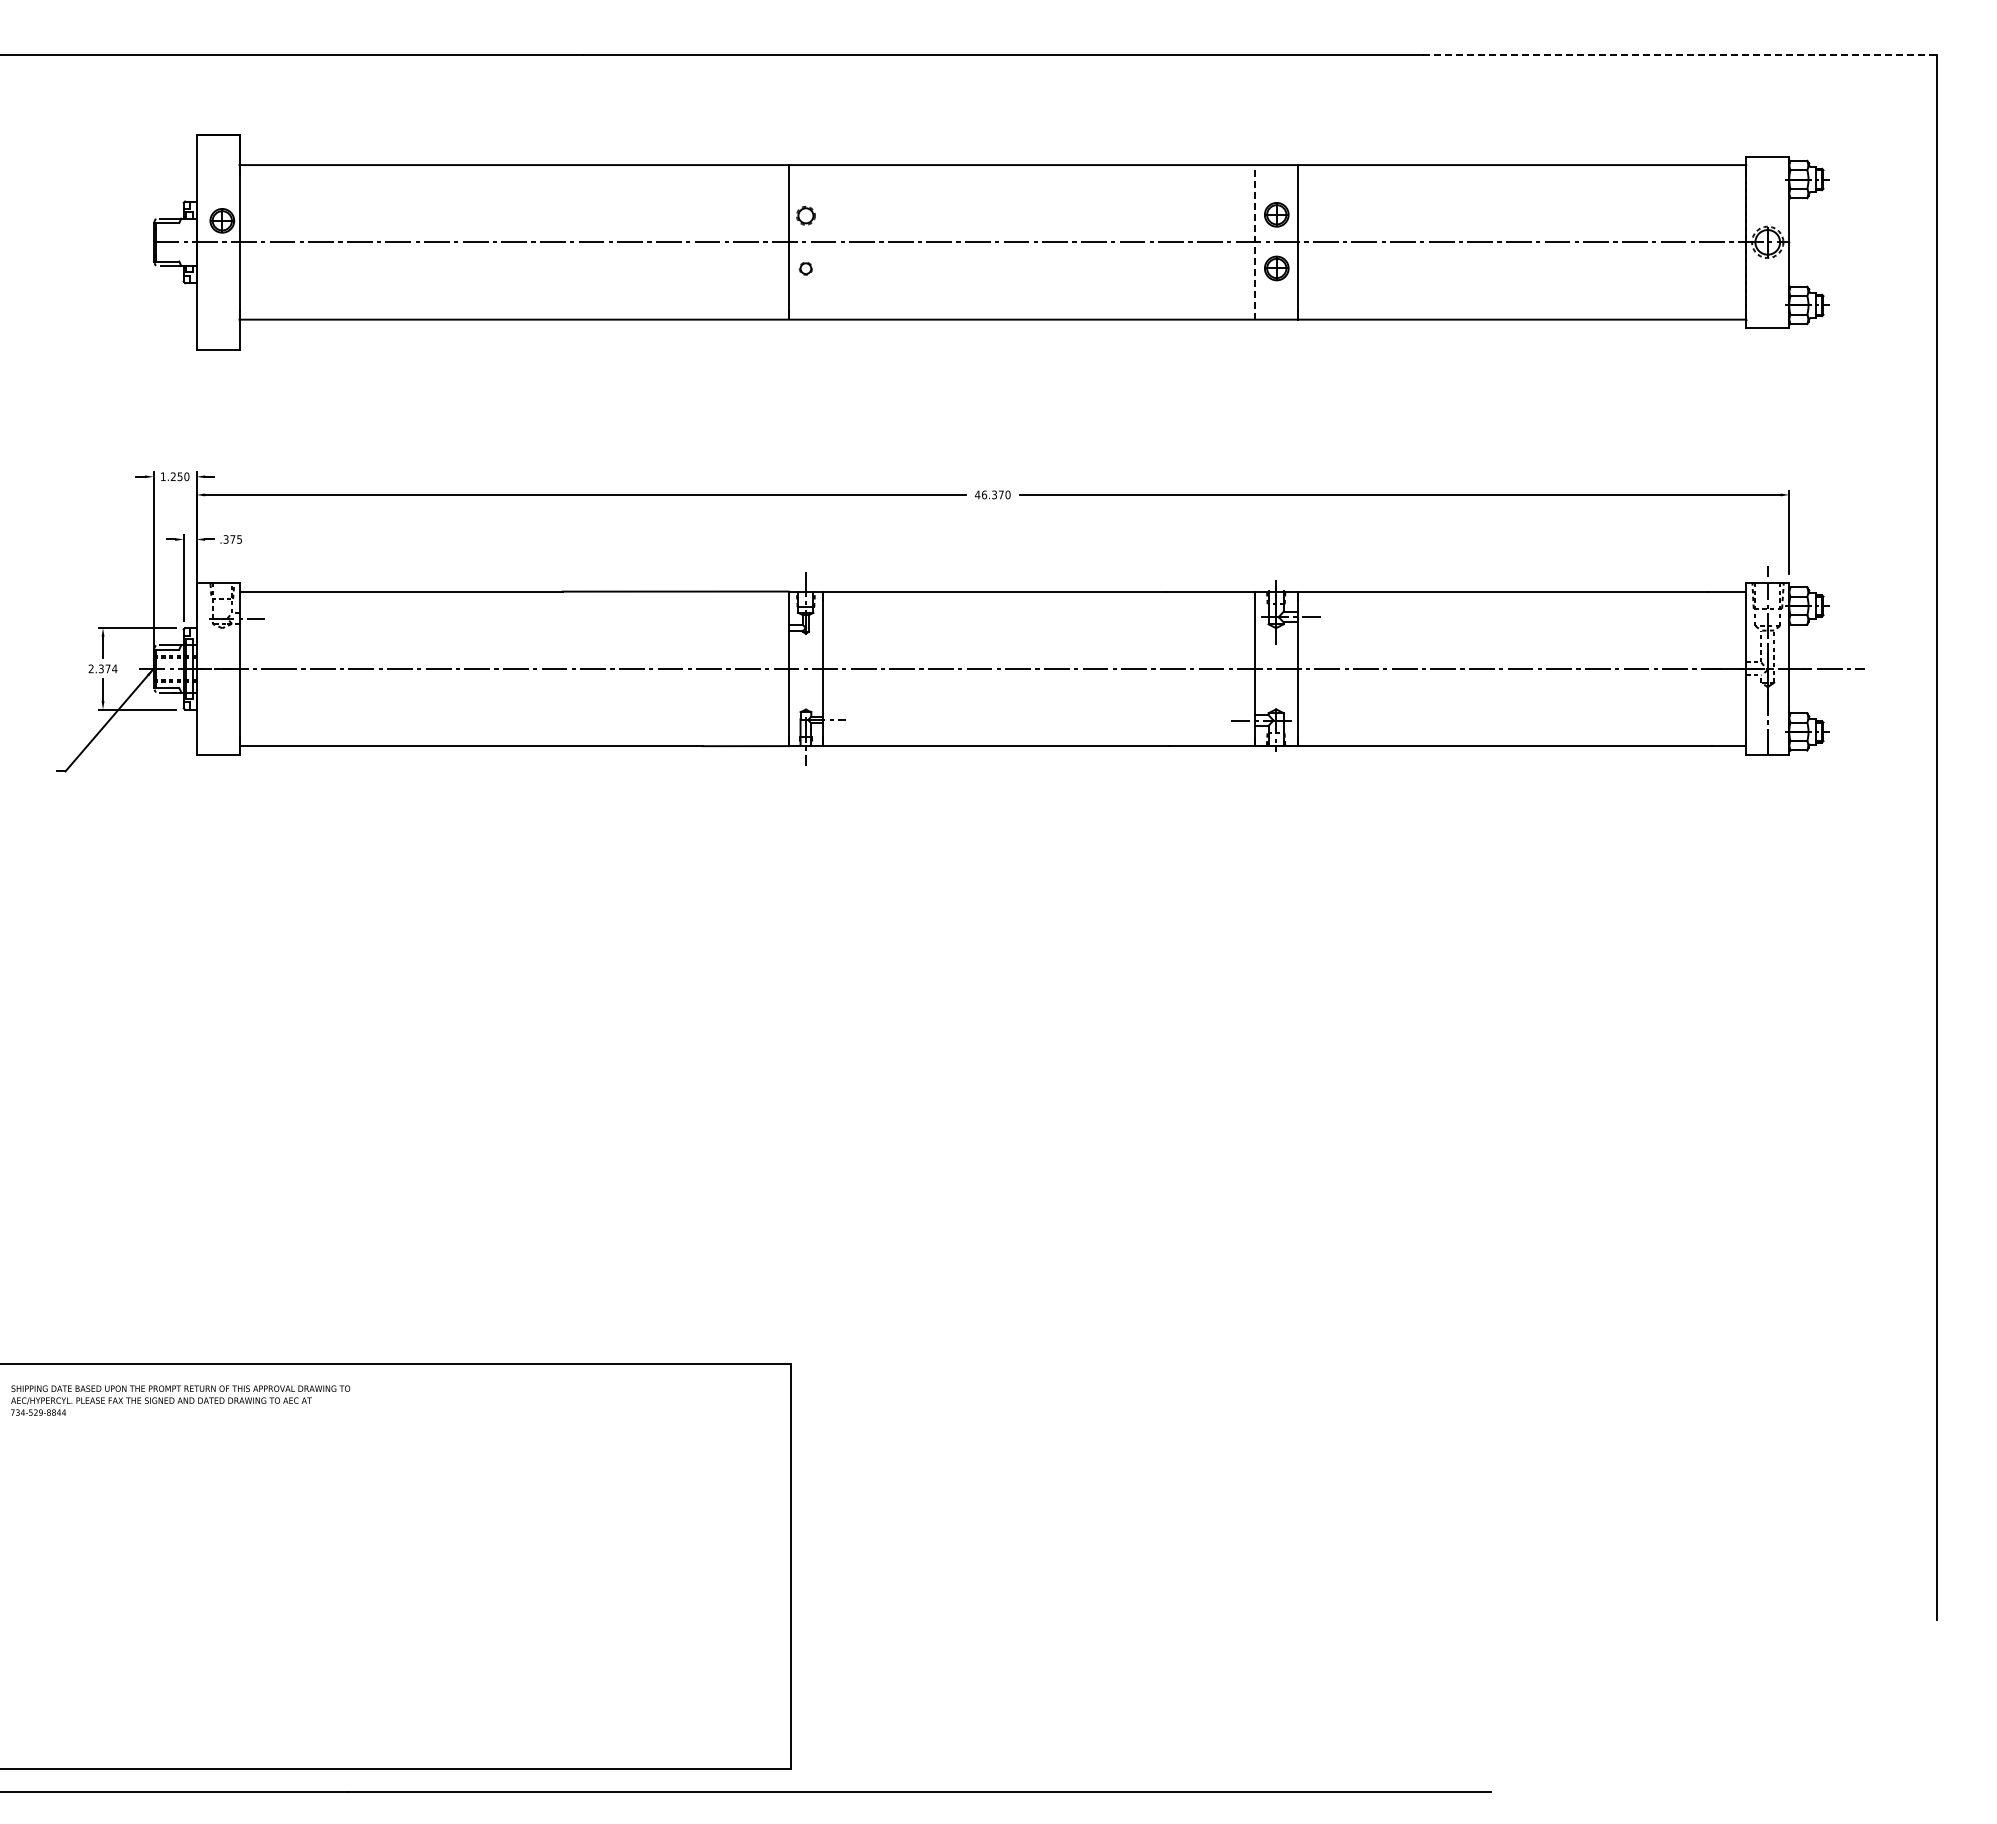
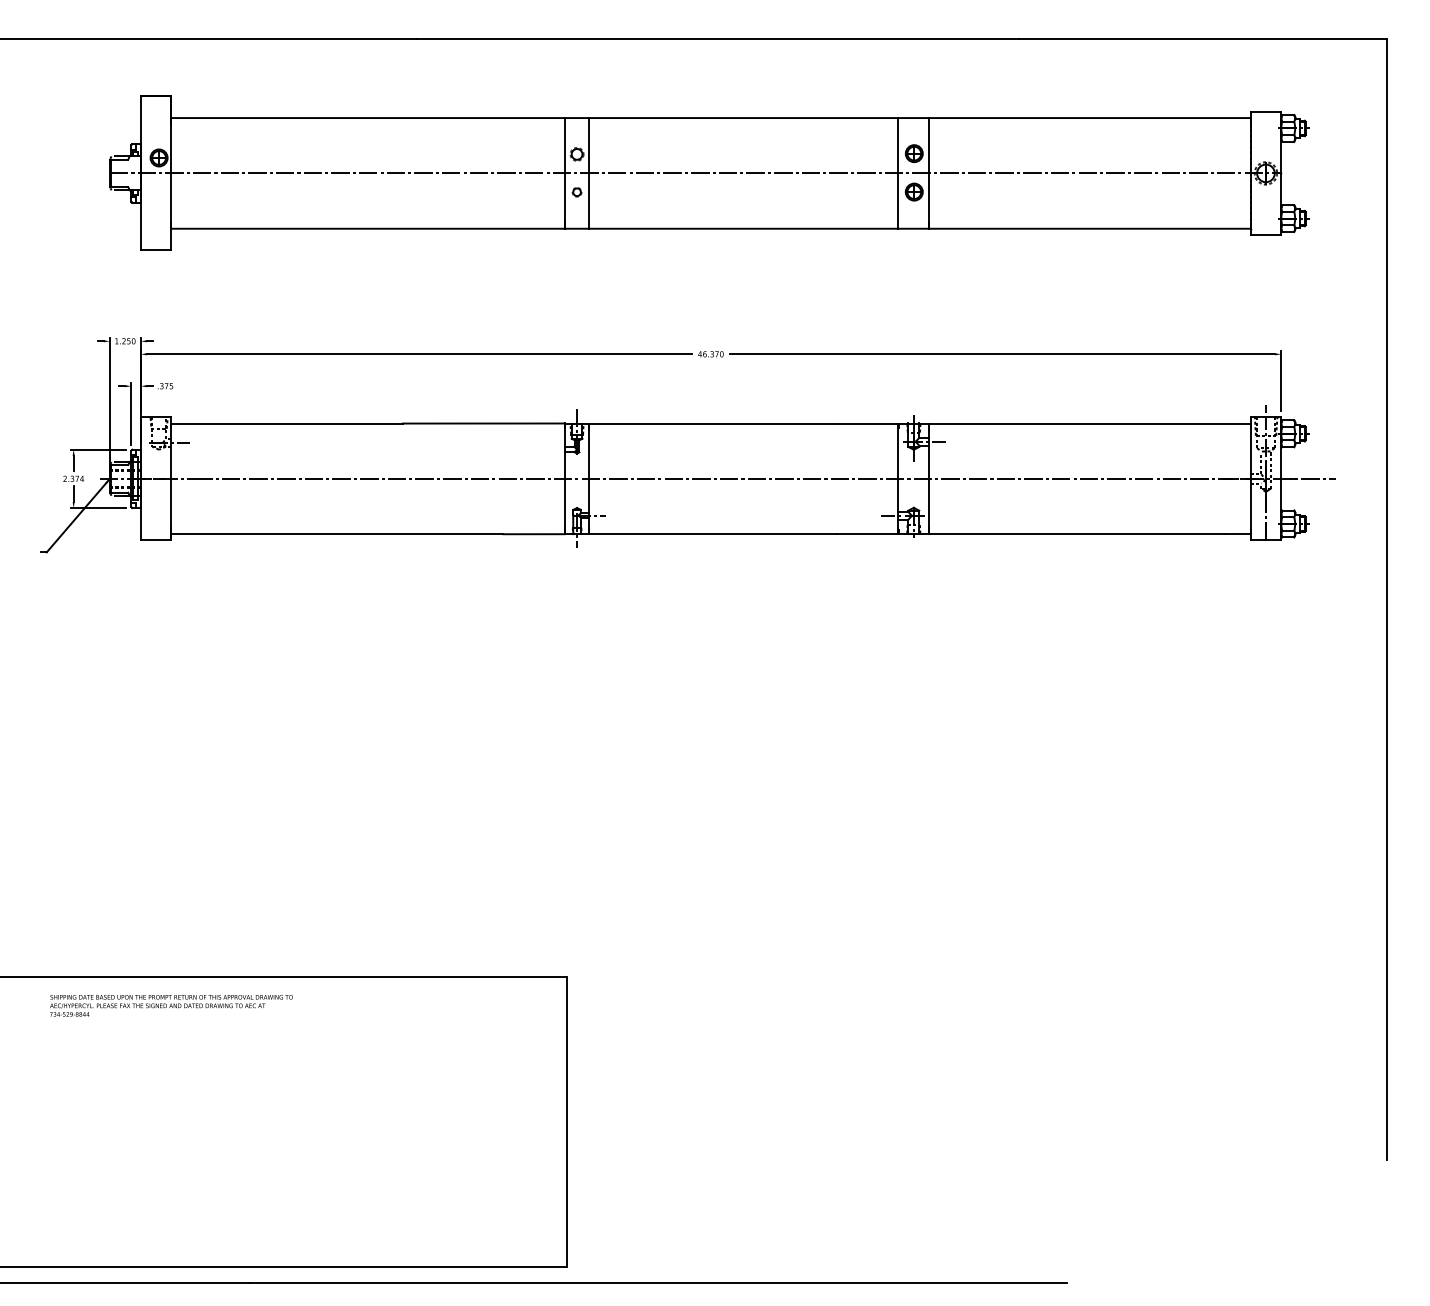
line: (1680, 54) -> (1203, 38), dashed -> solid
line: (823, 241) -> (589, 172), added
line: (1254, 241) -> (898, 172), dashed -> solid
text: (180, 1400) -> (171, 1005), moved

